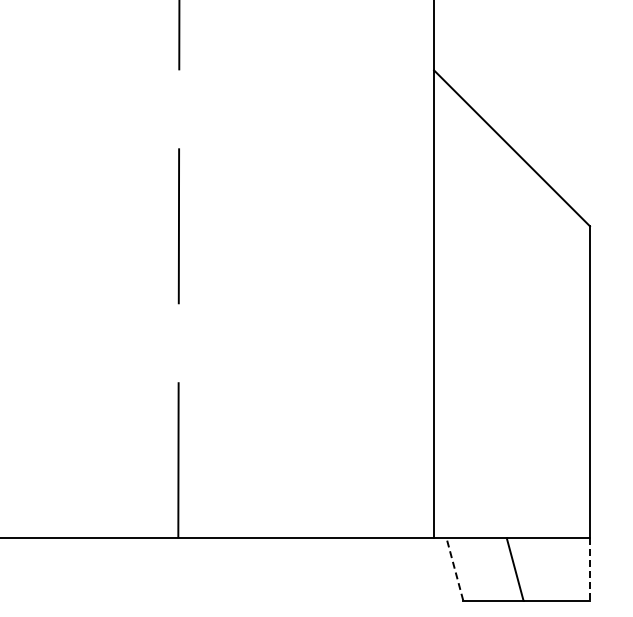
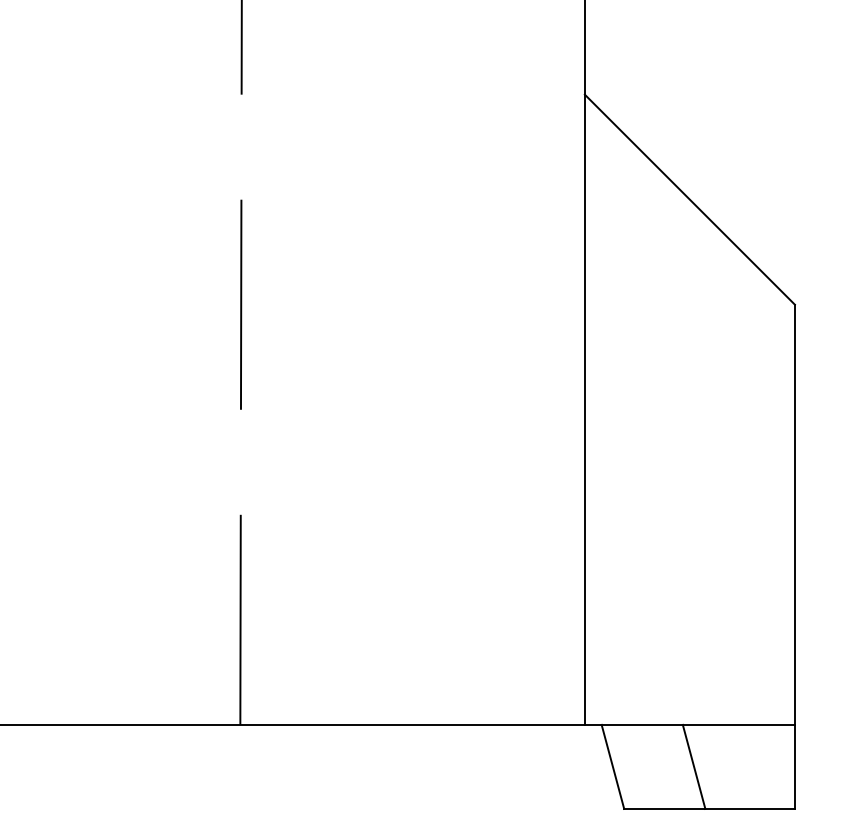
line: (454, 568) -> (612, 765), dashed -> solid
line: (589, 569) -> (794, 767), dashed -> solid

